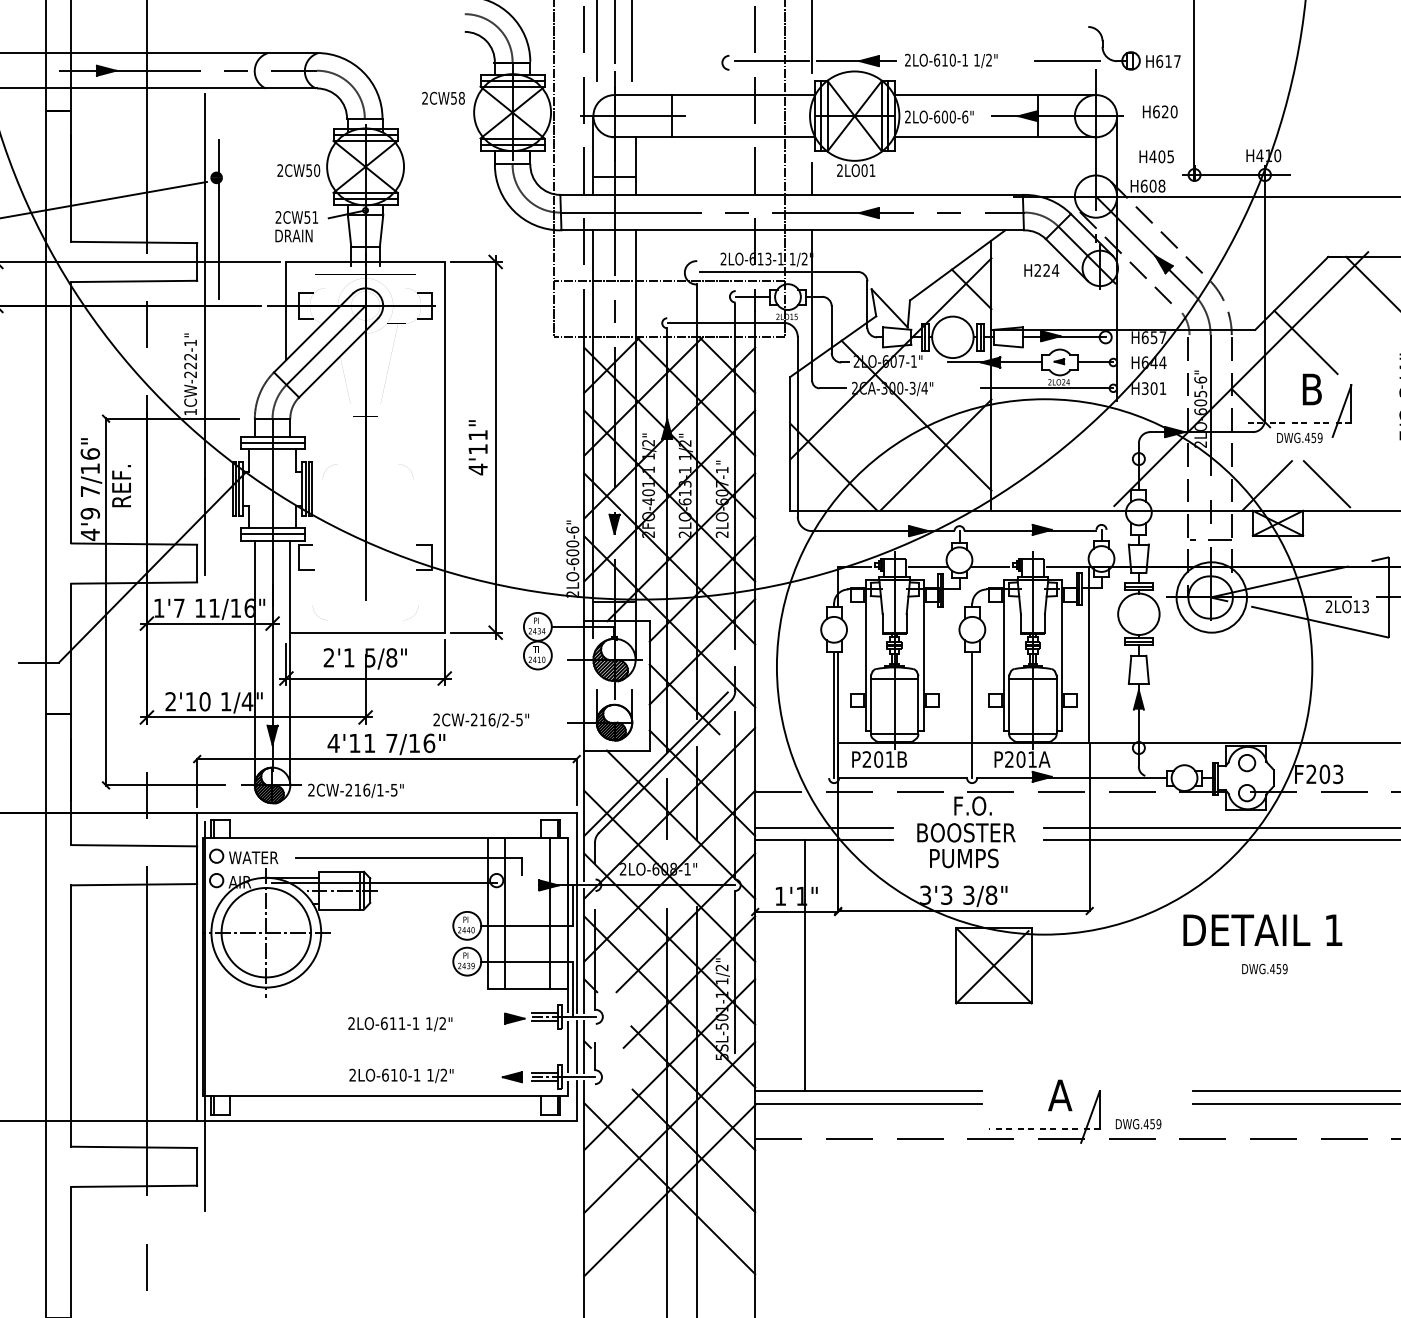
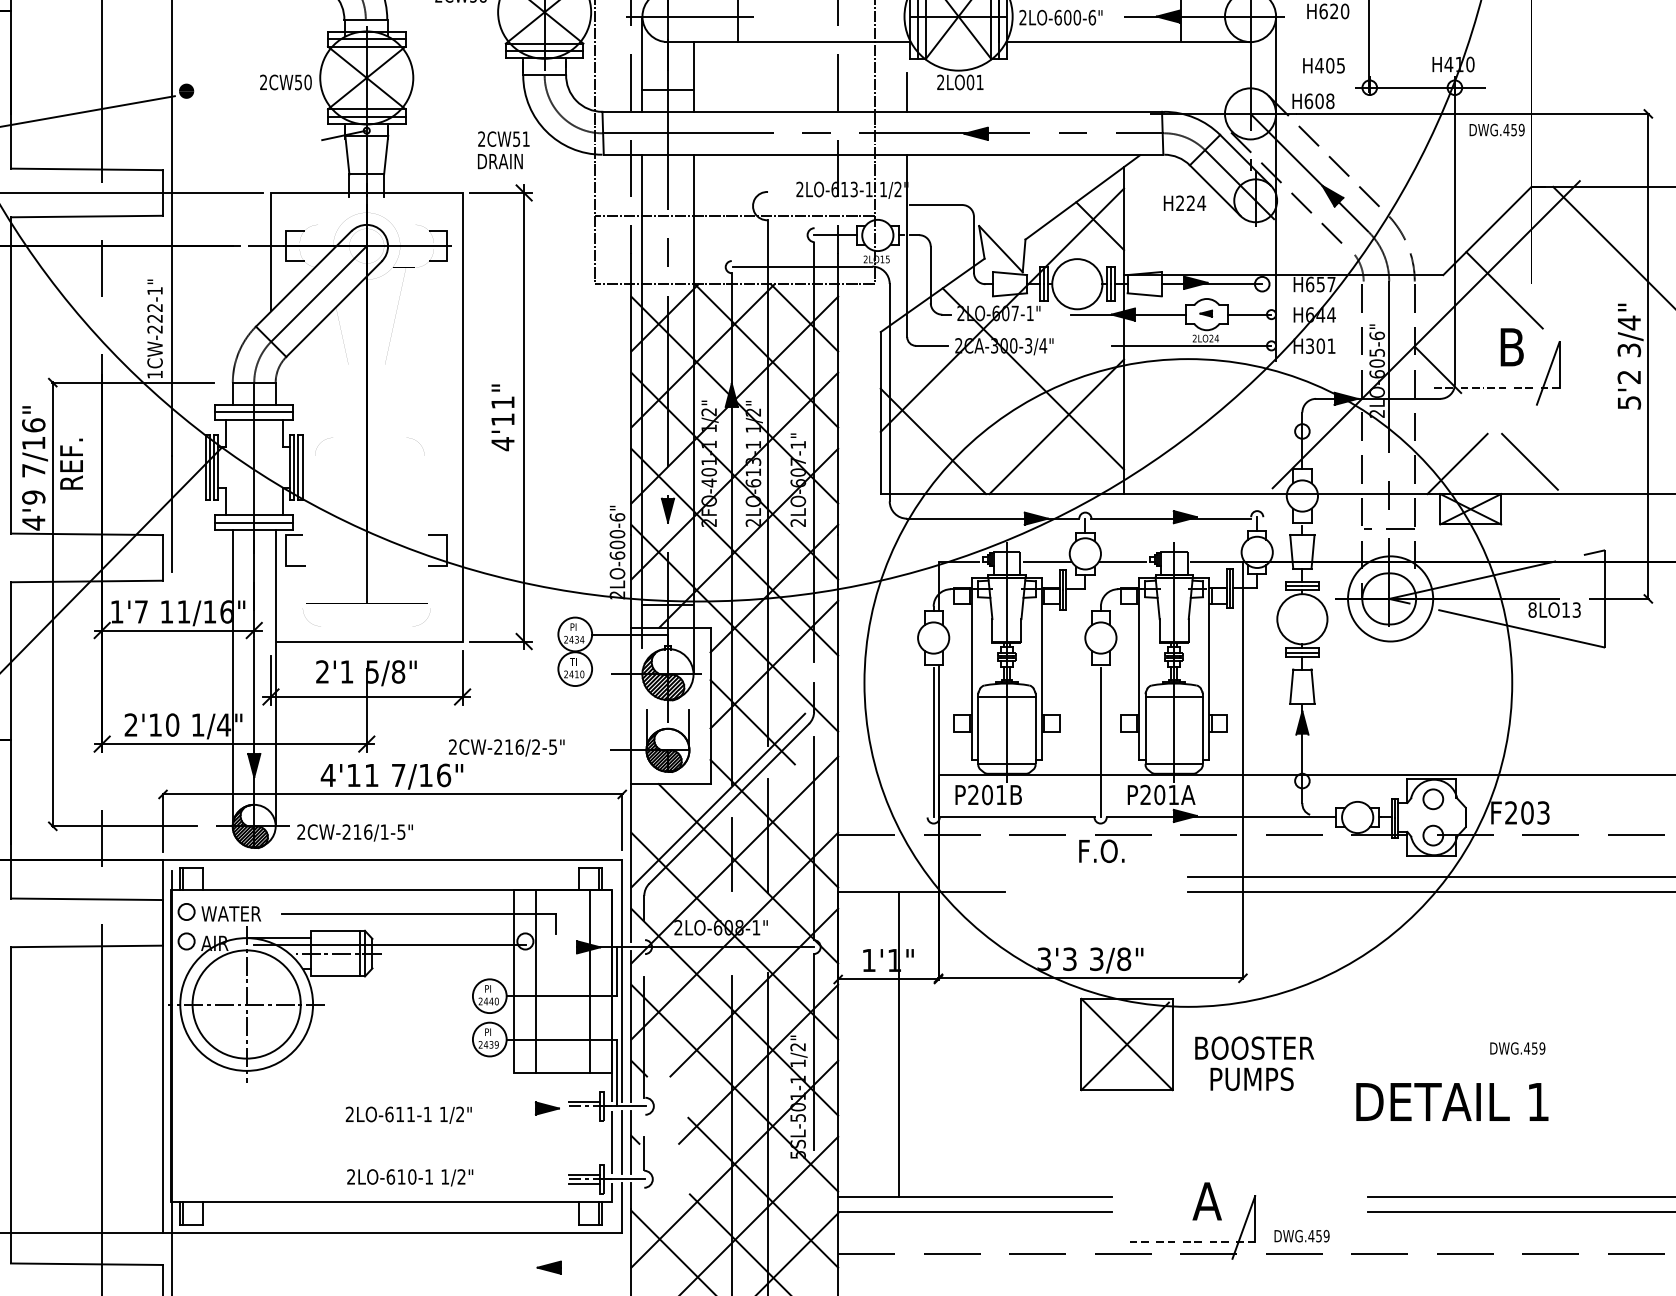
line: (218, 218) -> (188, 140), removed
text: (296, 226) -> (503, 150), moved
line: (754, 271) -> (837, 204), removed
text: (1299, 437) -> (1496, 129), moved
text: (1328, 606) -> (1531, 609), 2LO13 -> 8LO13
line: (823, 827) -> (920, 877), removed
text: (966, 845) -> (1254, 1063), moved
text: (1262, 929) -> (1451, 1101), moved
text: (1264, 969) -> (1517, 1049), moved
line: (545, 1020) -> (584, 1110), removed
part: (511, 1077) -> (548, 1268), moved

